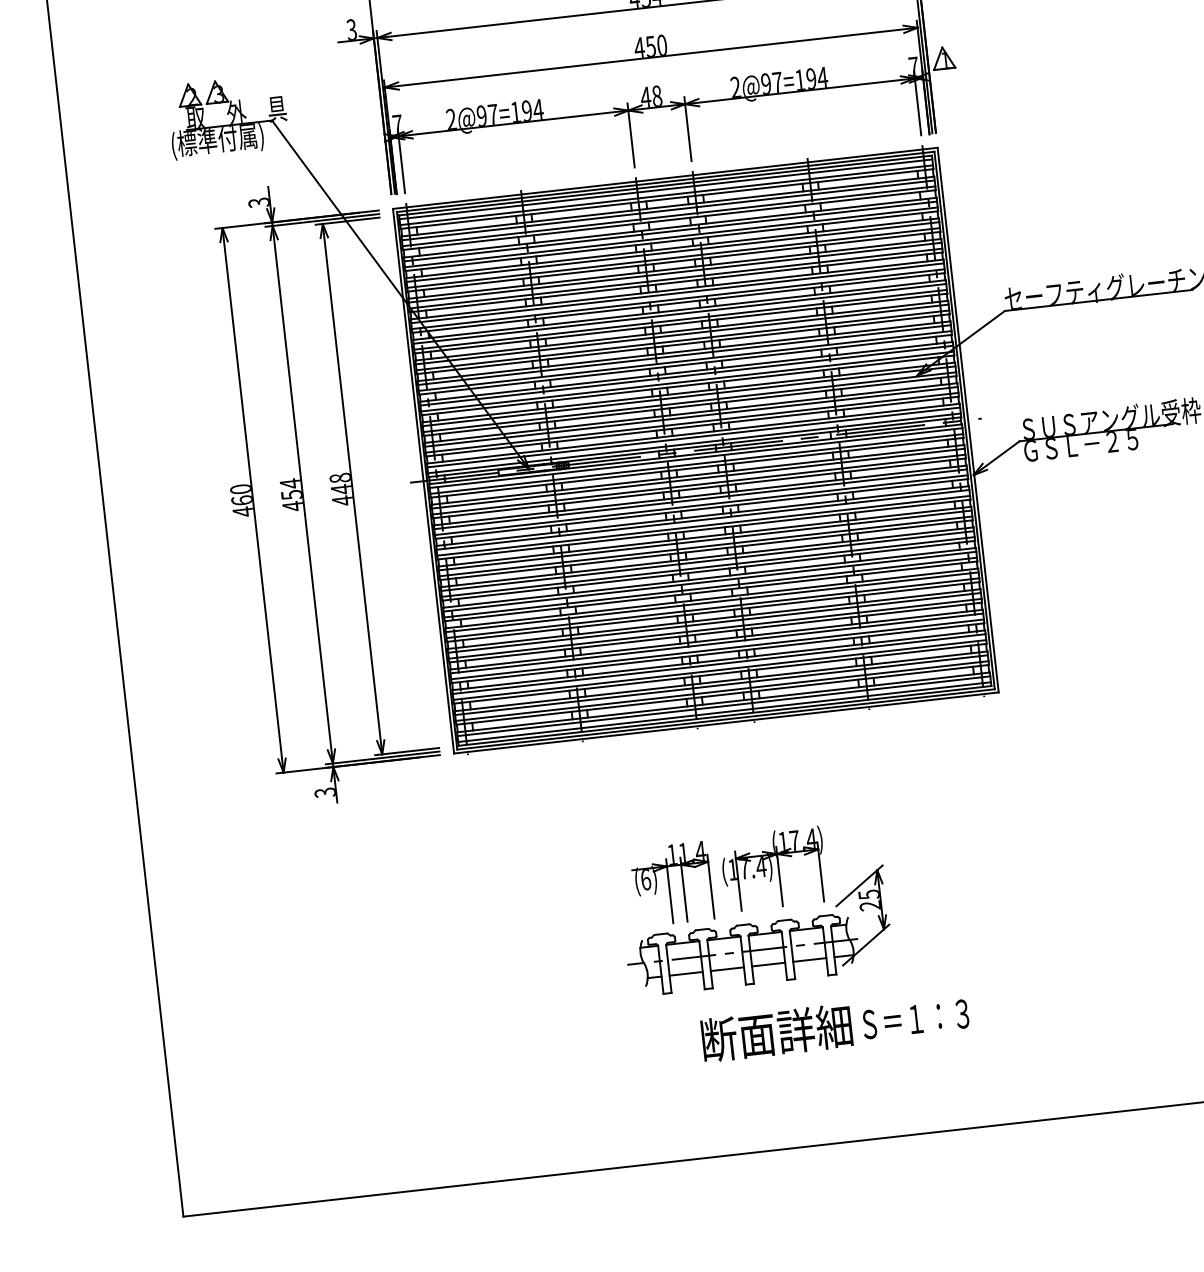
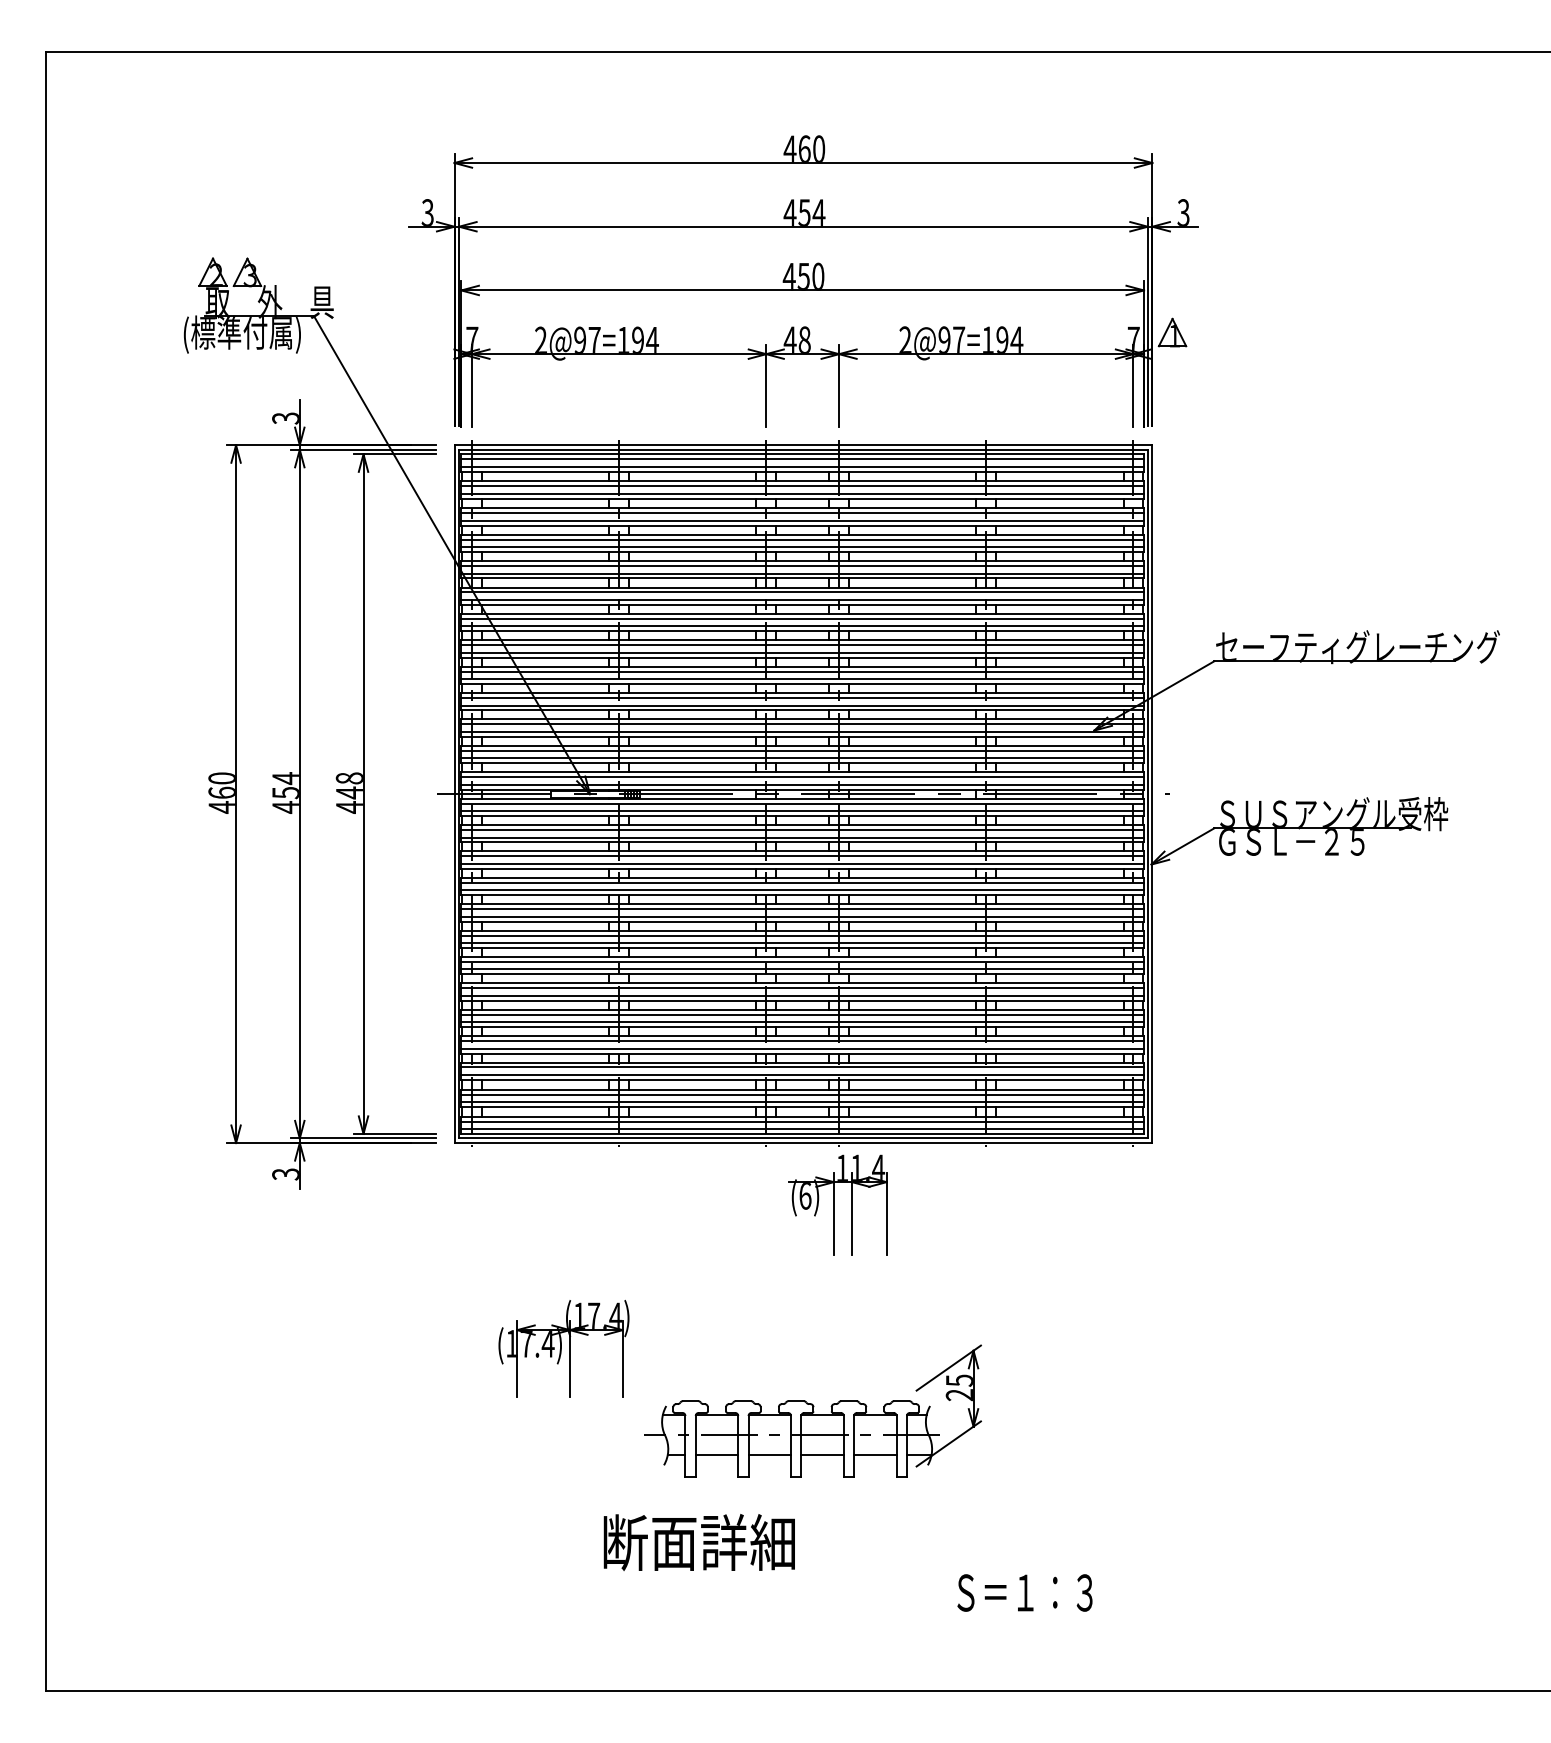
part: (773, 868) -> (563, 1348), moved
part: (671, 883) -> (837, 1204), moved
text: (915, 1019) -> (1024, 1592), moved
text: (776, 1033) -> (698, 1542), moved

